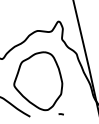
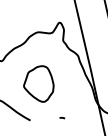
part: (38, 80) -> (38, 83), size x0.6

